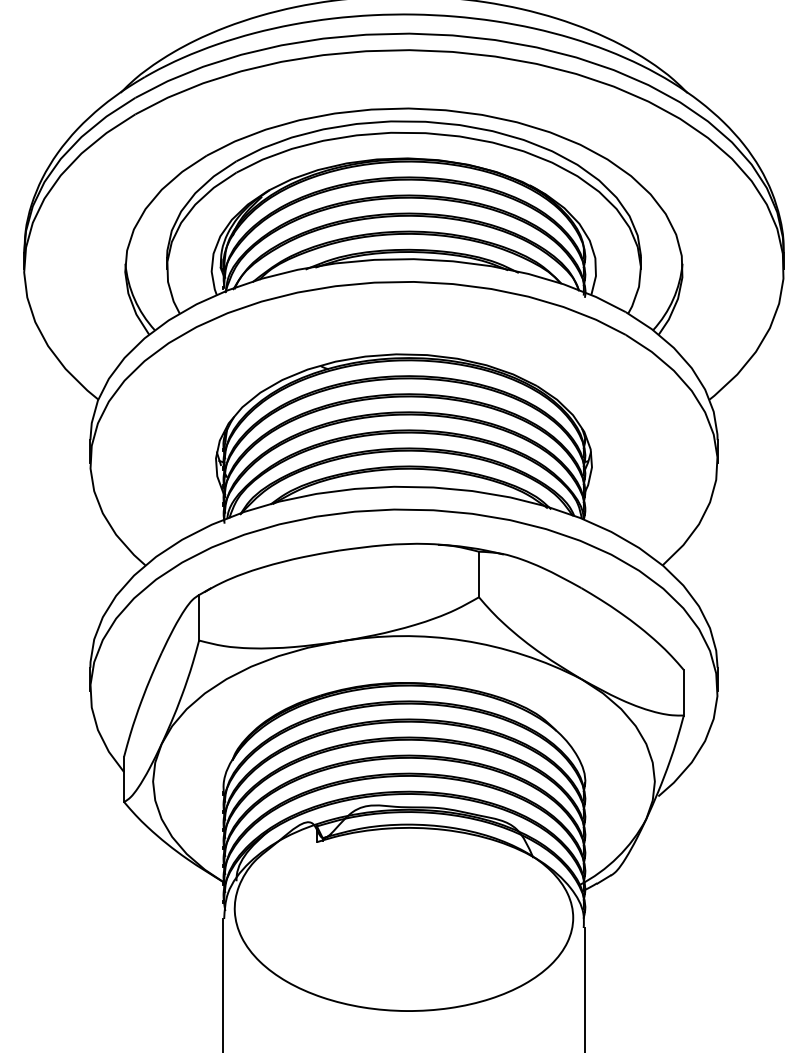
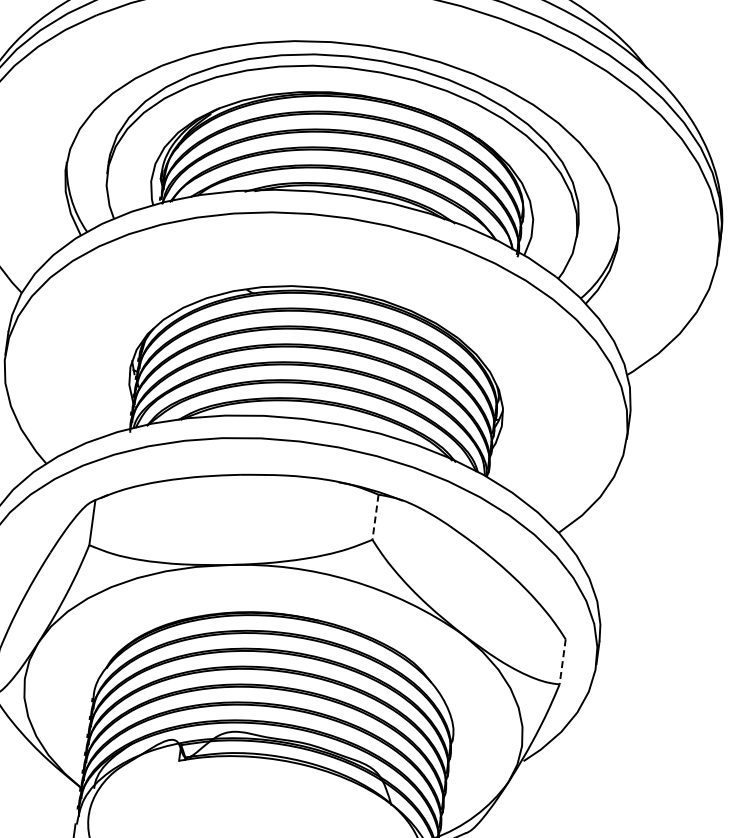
line: (478, 574) -> (375, 517), solid -> dashed
line: (683, 692) -> (562, 661), solid -> dashed

